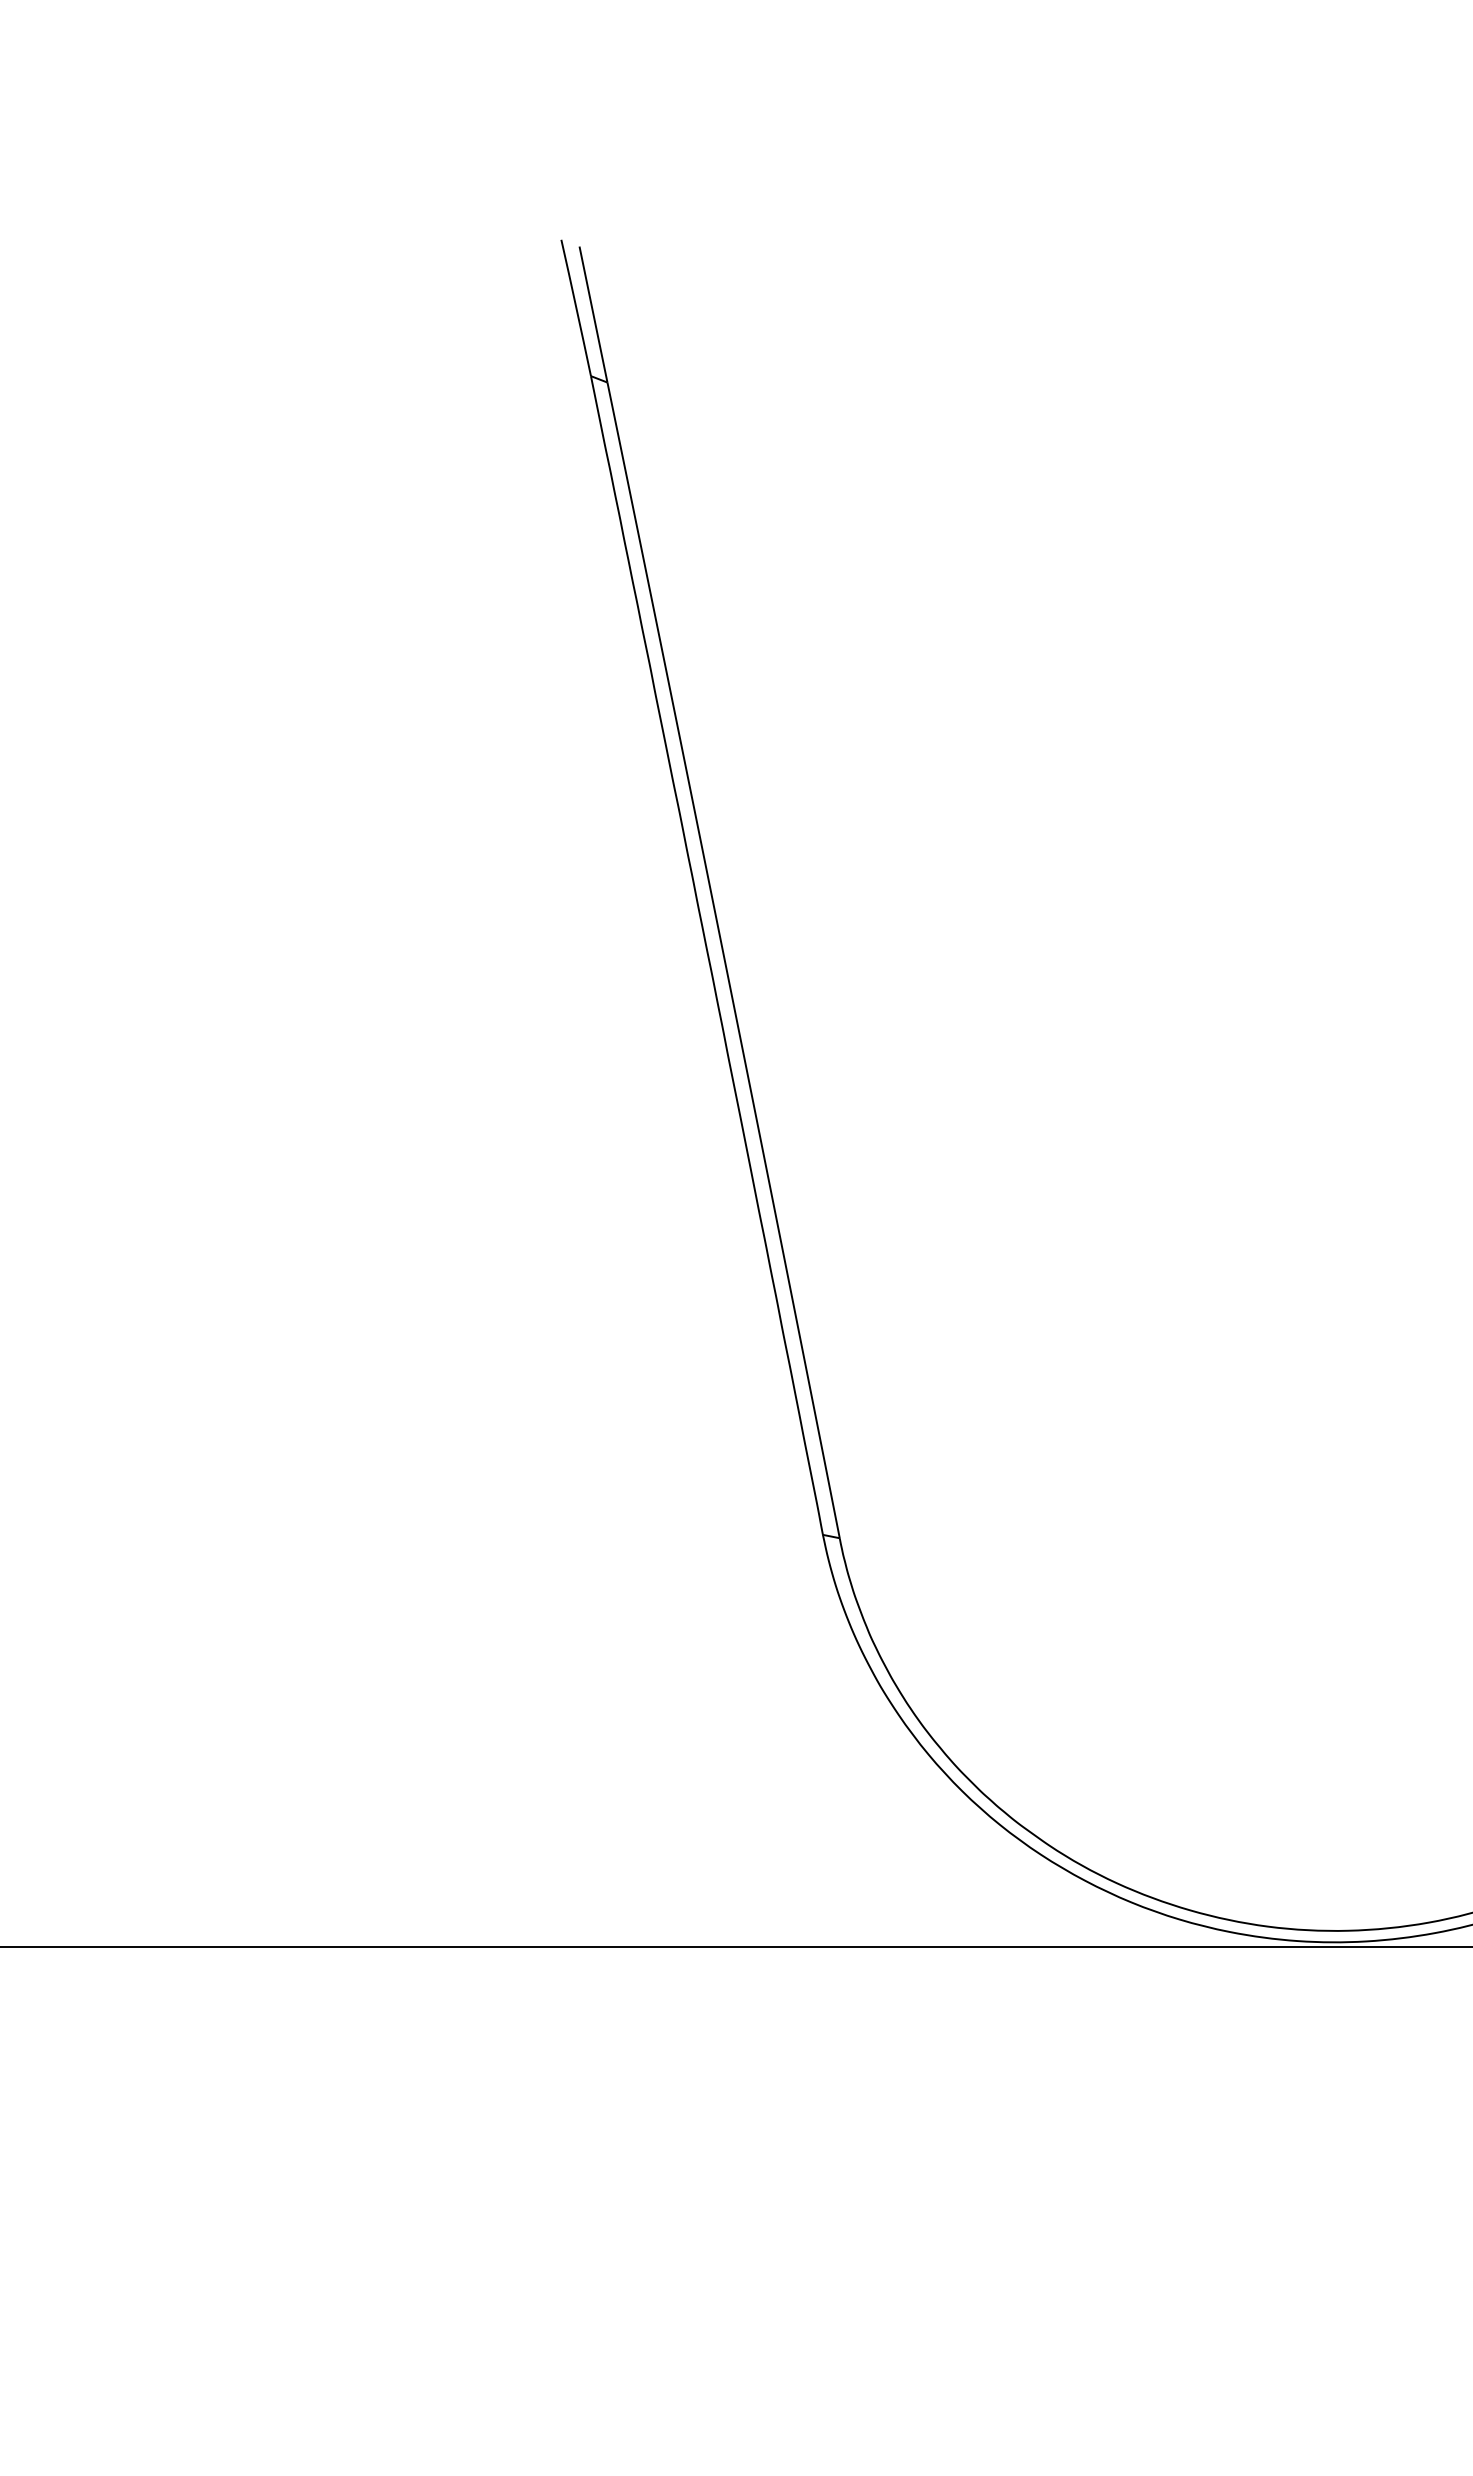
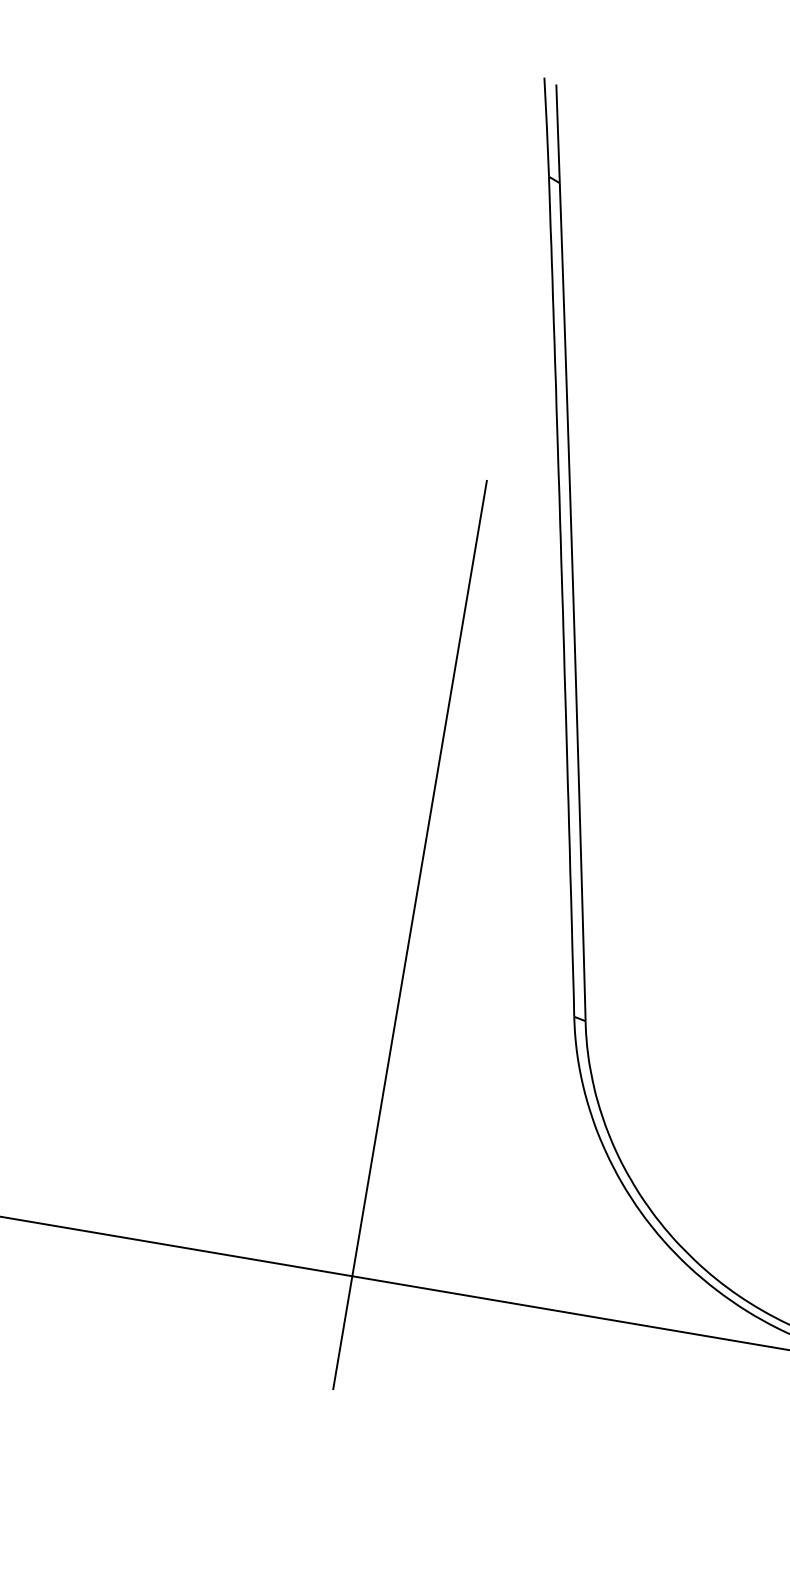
line: (576, 1459) -> (410, 934), added

